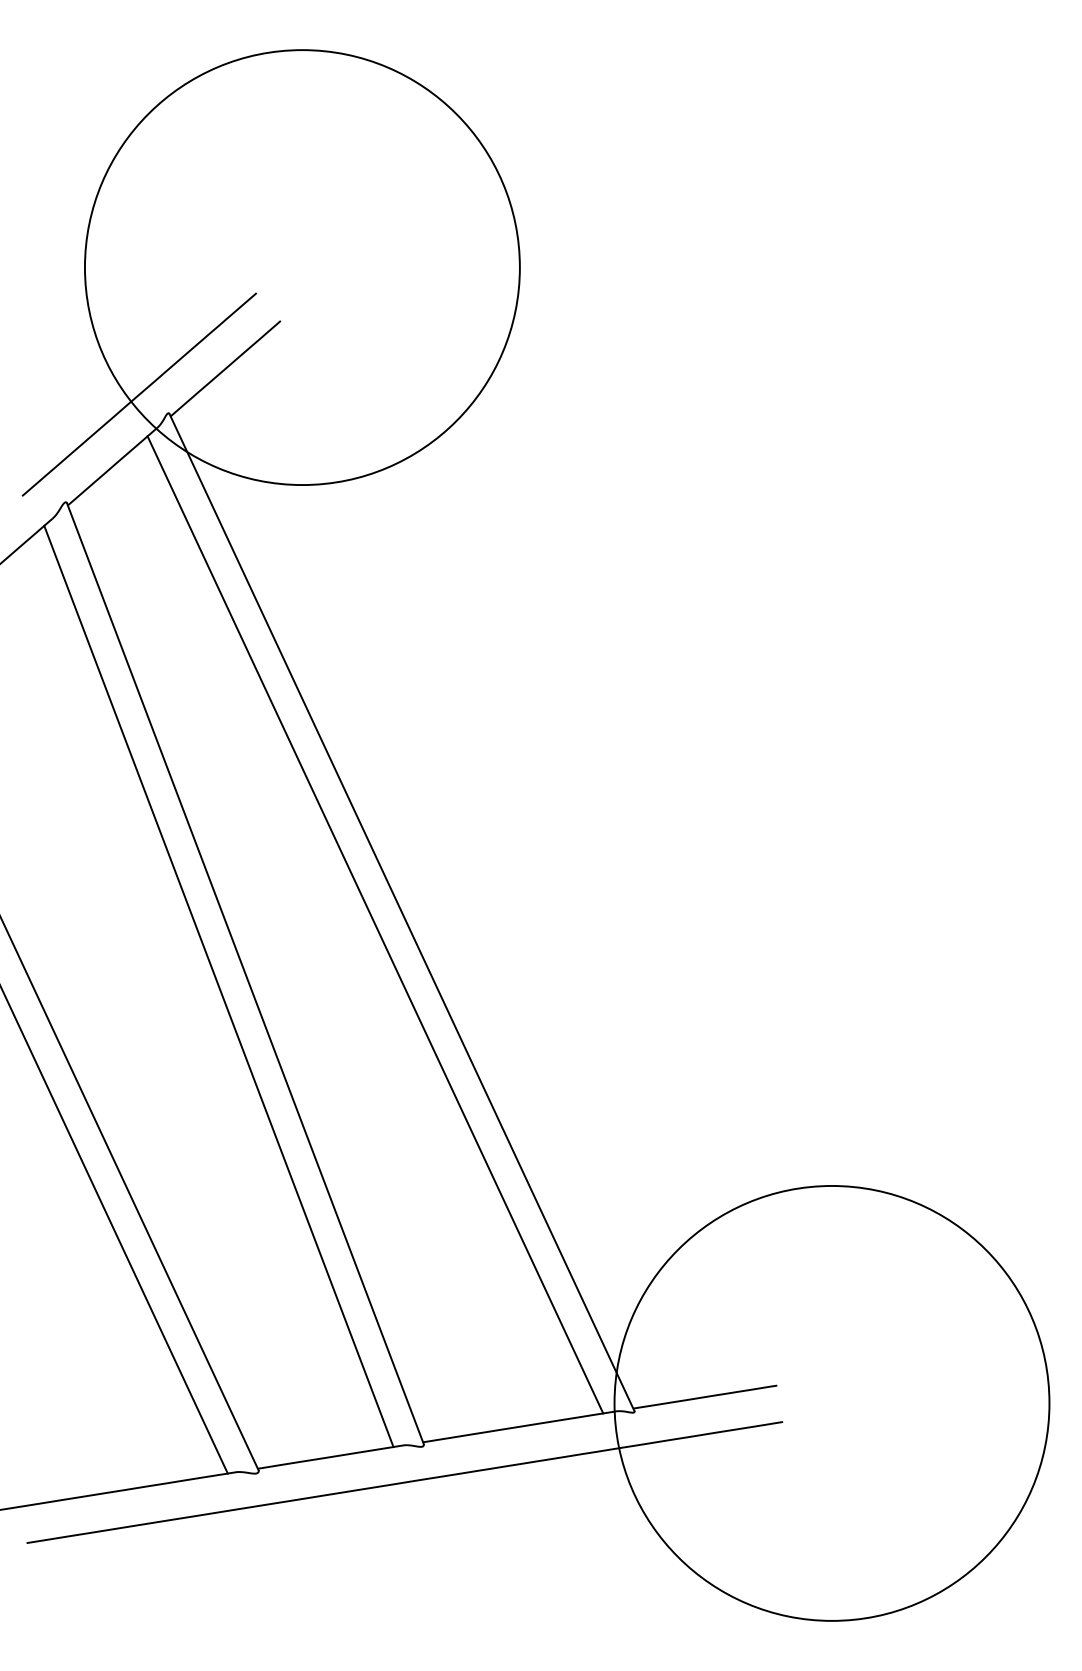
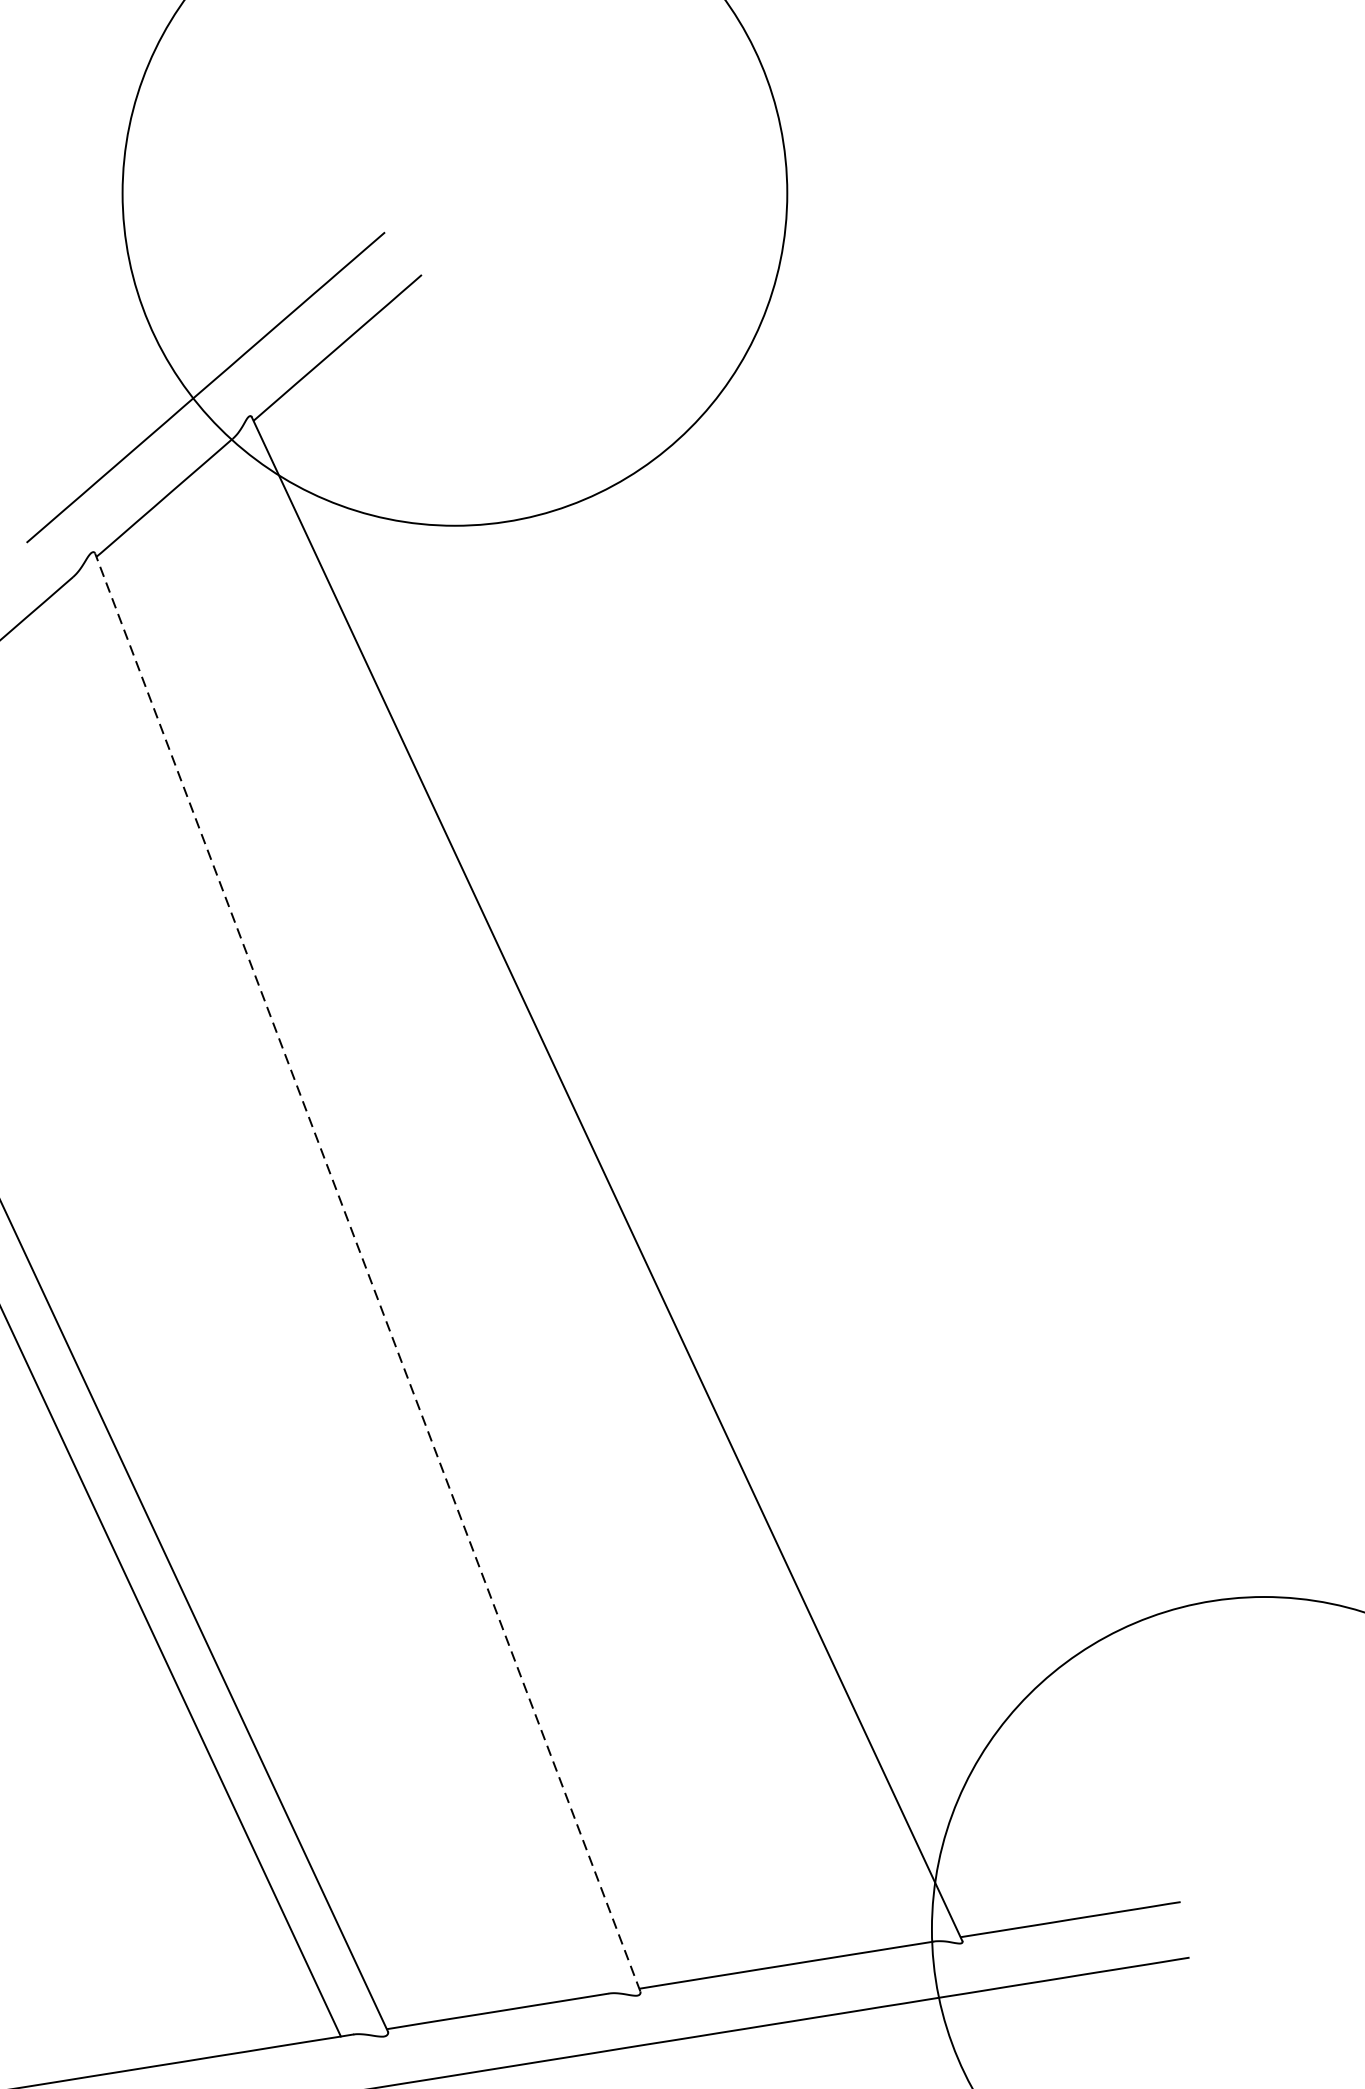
line: (375, 924) -> (566, 1197), removed
line: (245, 973) -> (367, 1272), solid -> dashed
line: (218, 986) -> (326, 1292), removed

